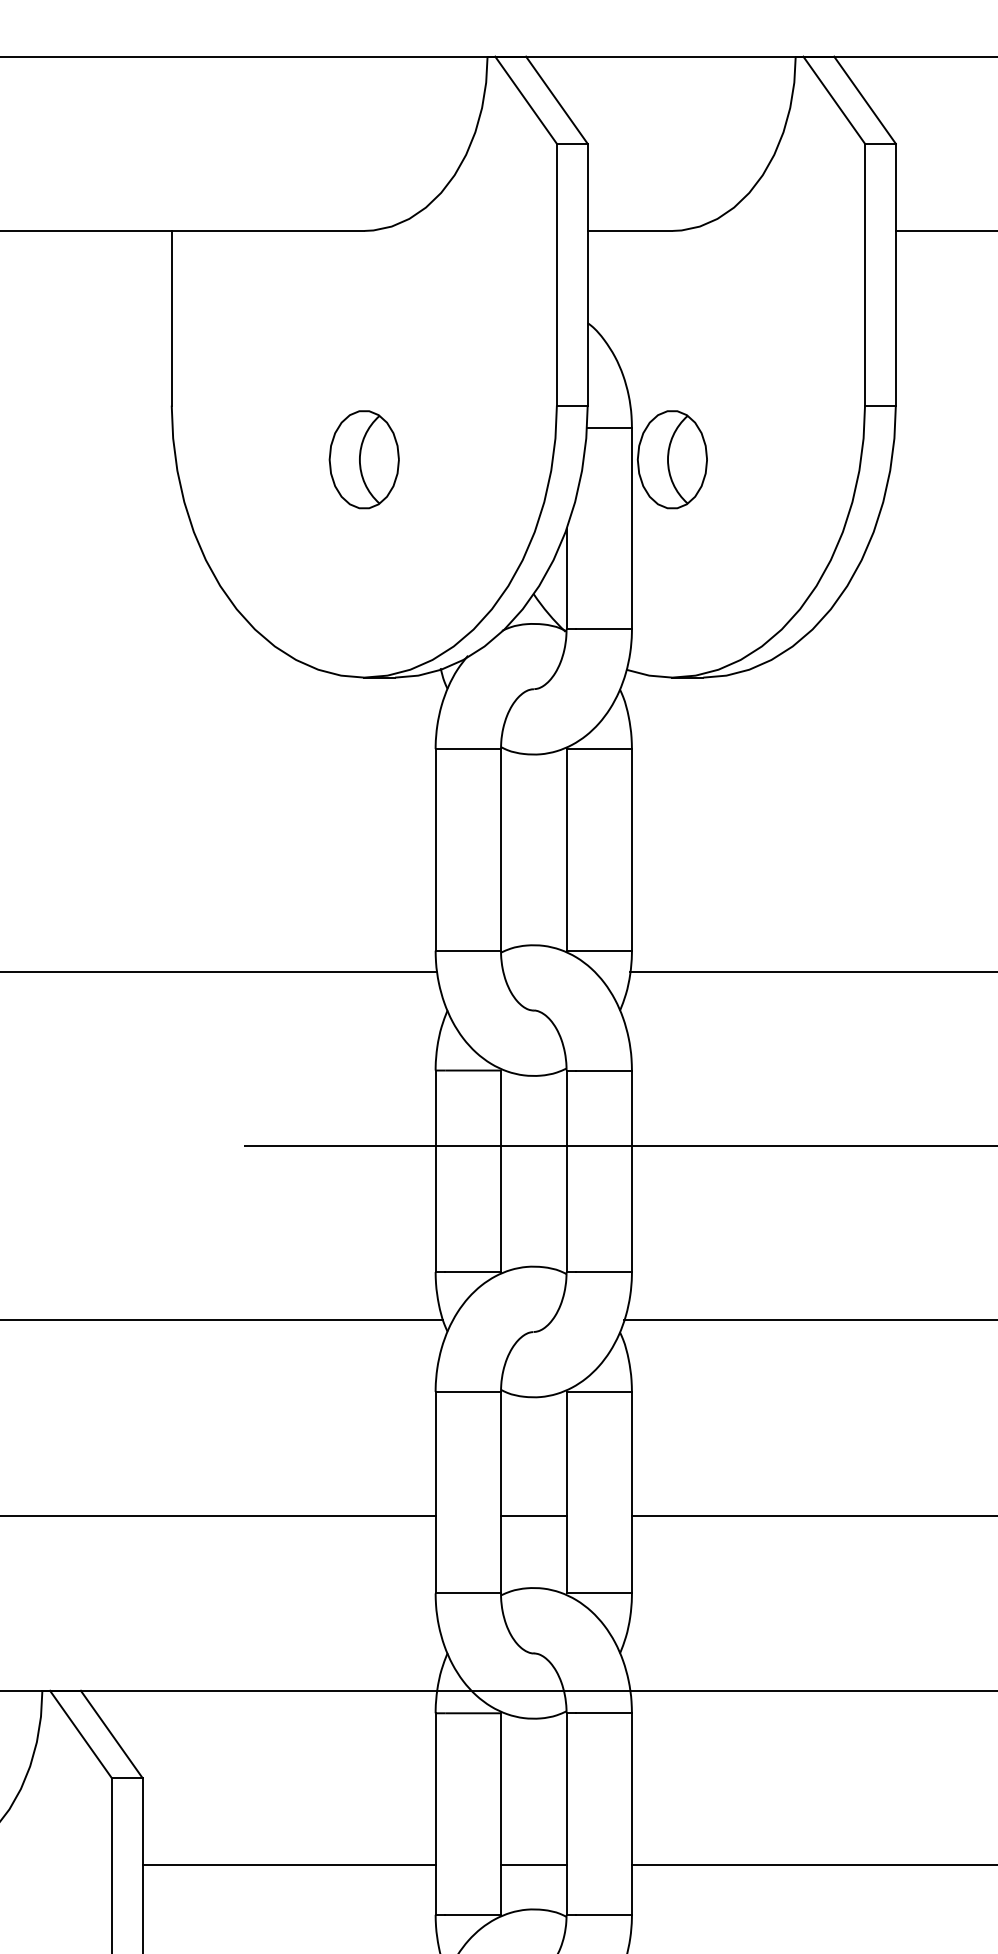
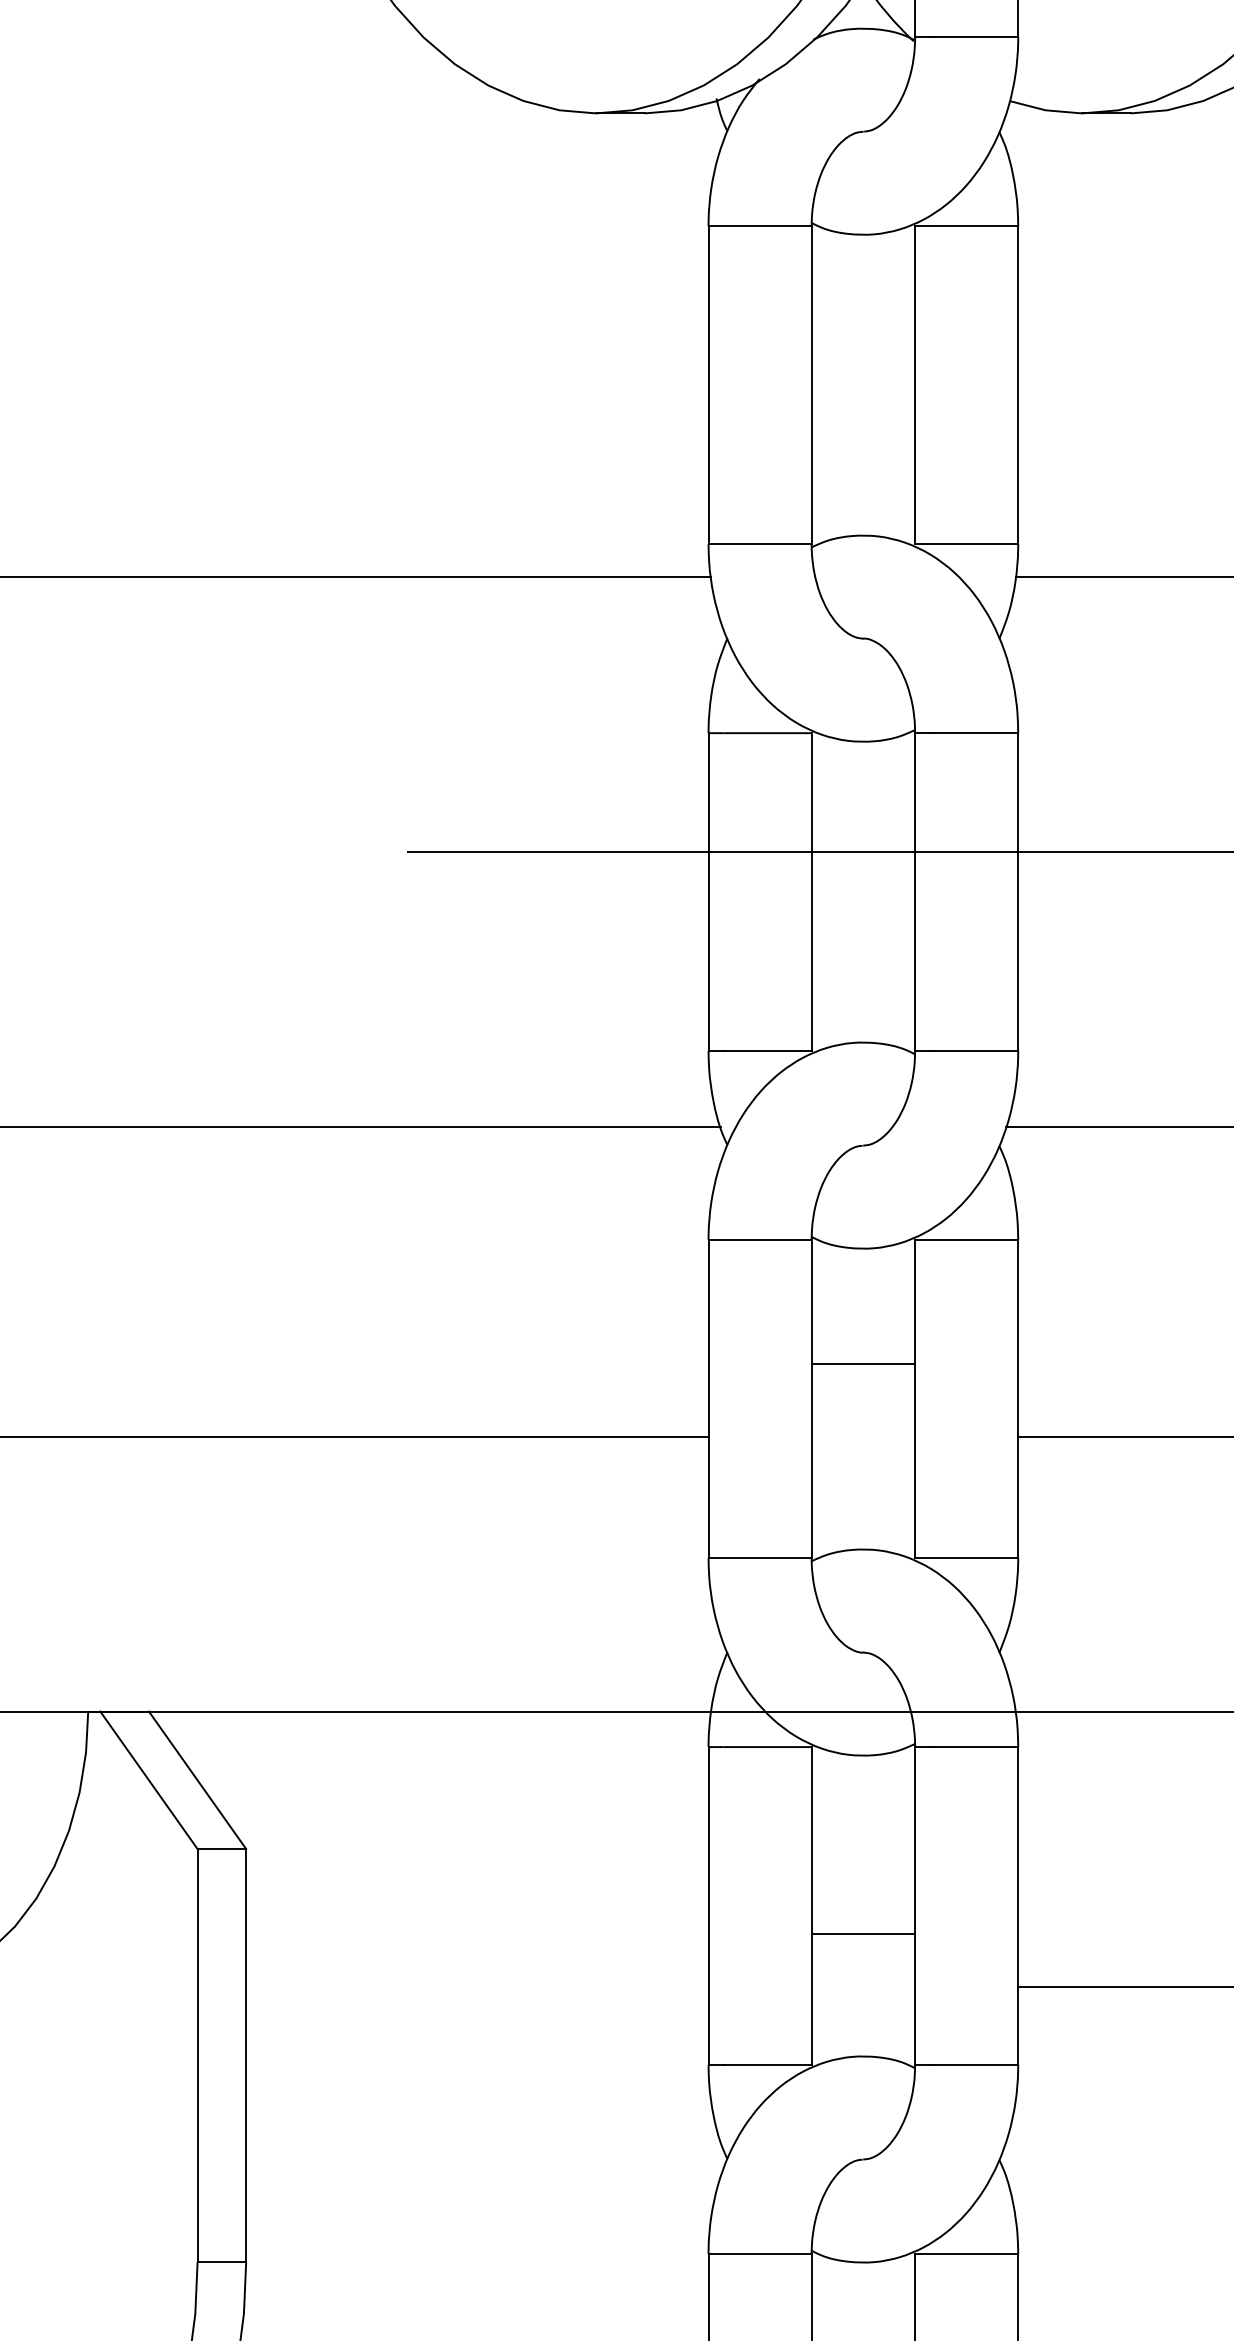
line: (533, 1516) -> (862, 1364), moved
line: (288, 1865) -> (476, 1987), removed
line: (533, 1865) -> (862, 1935), moved

